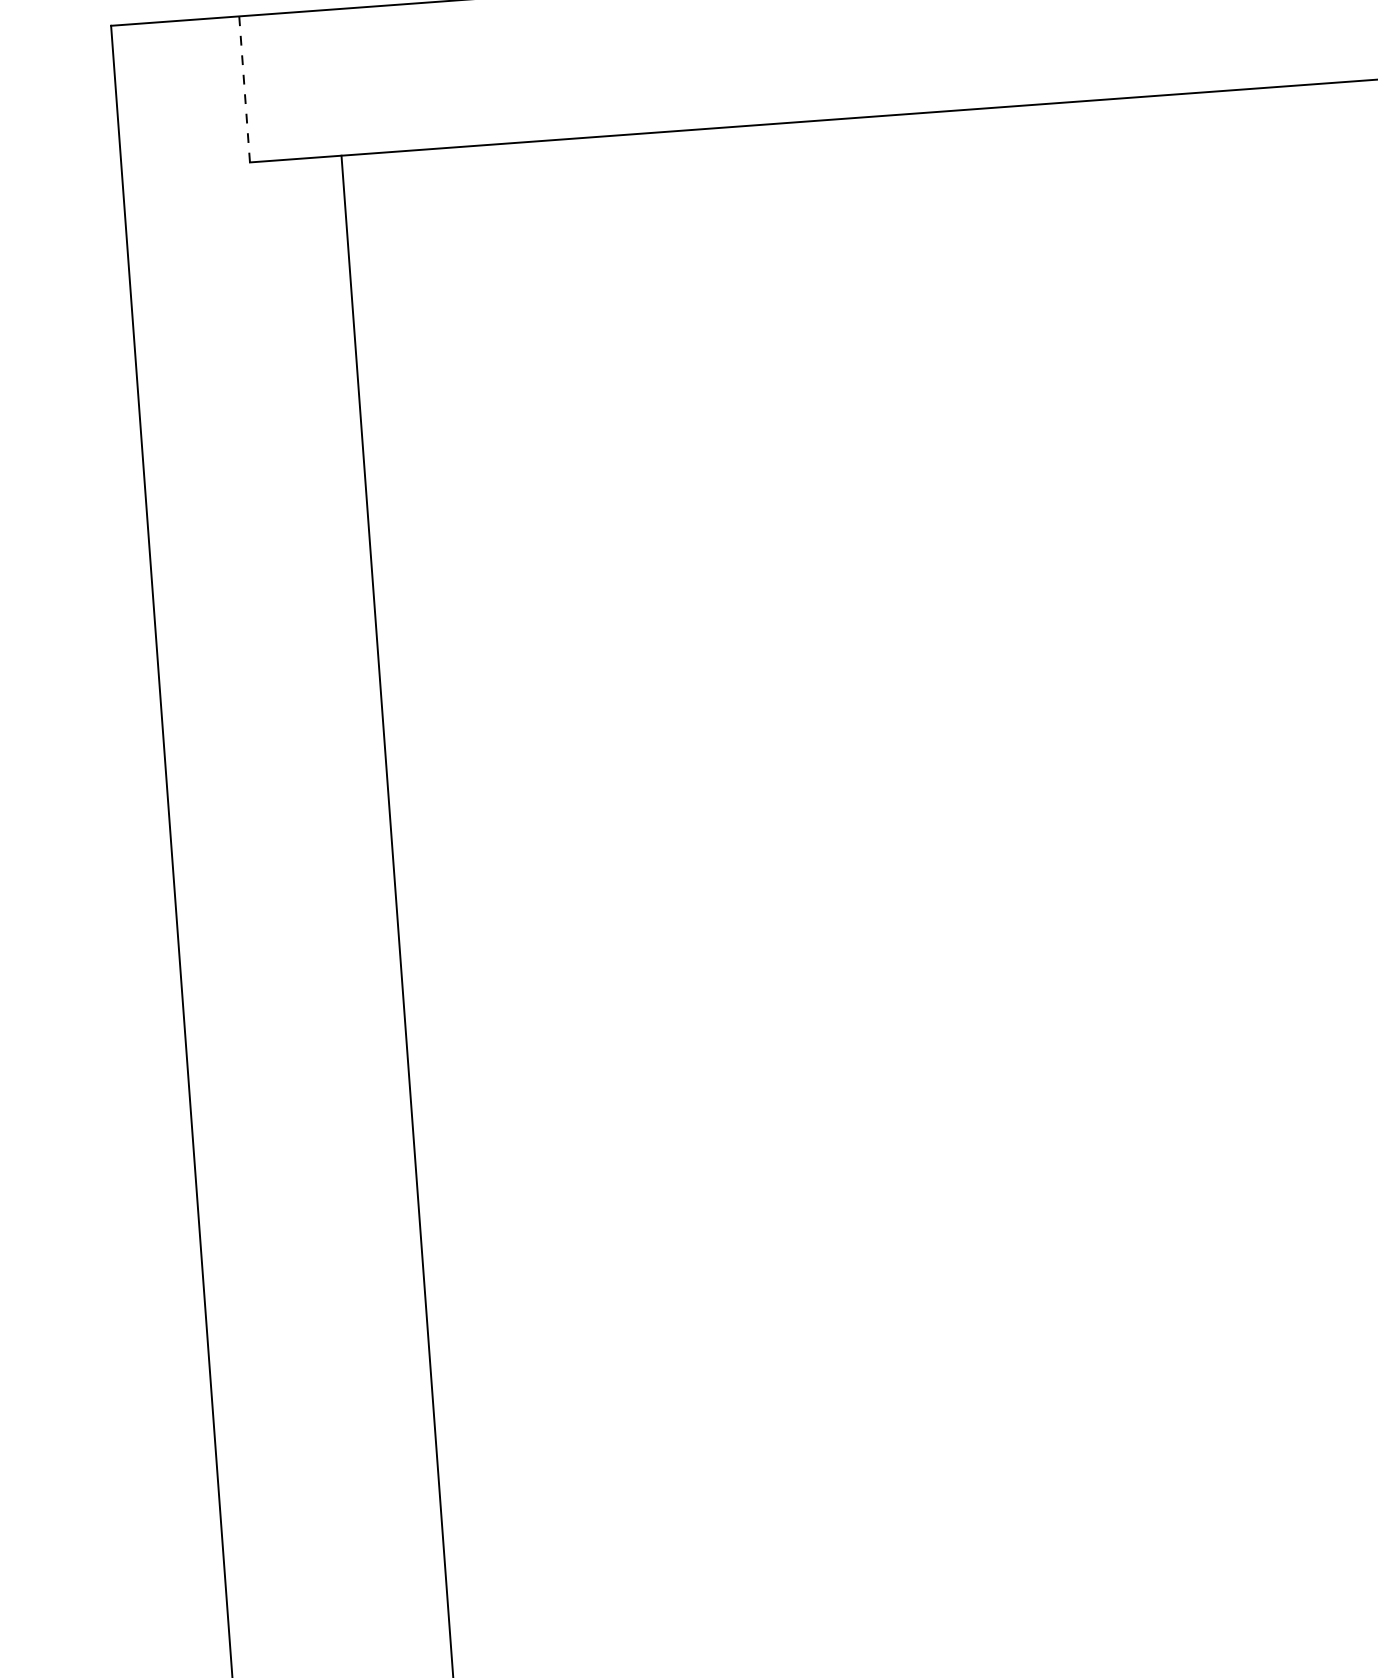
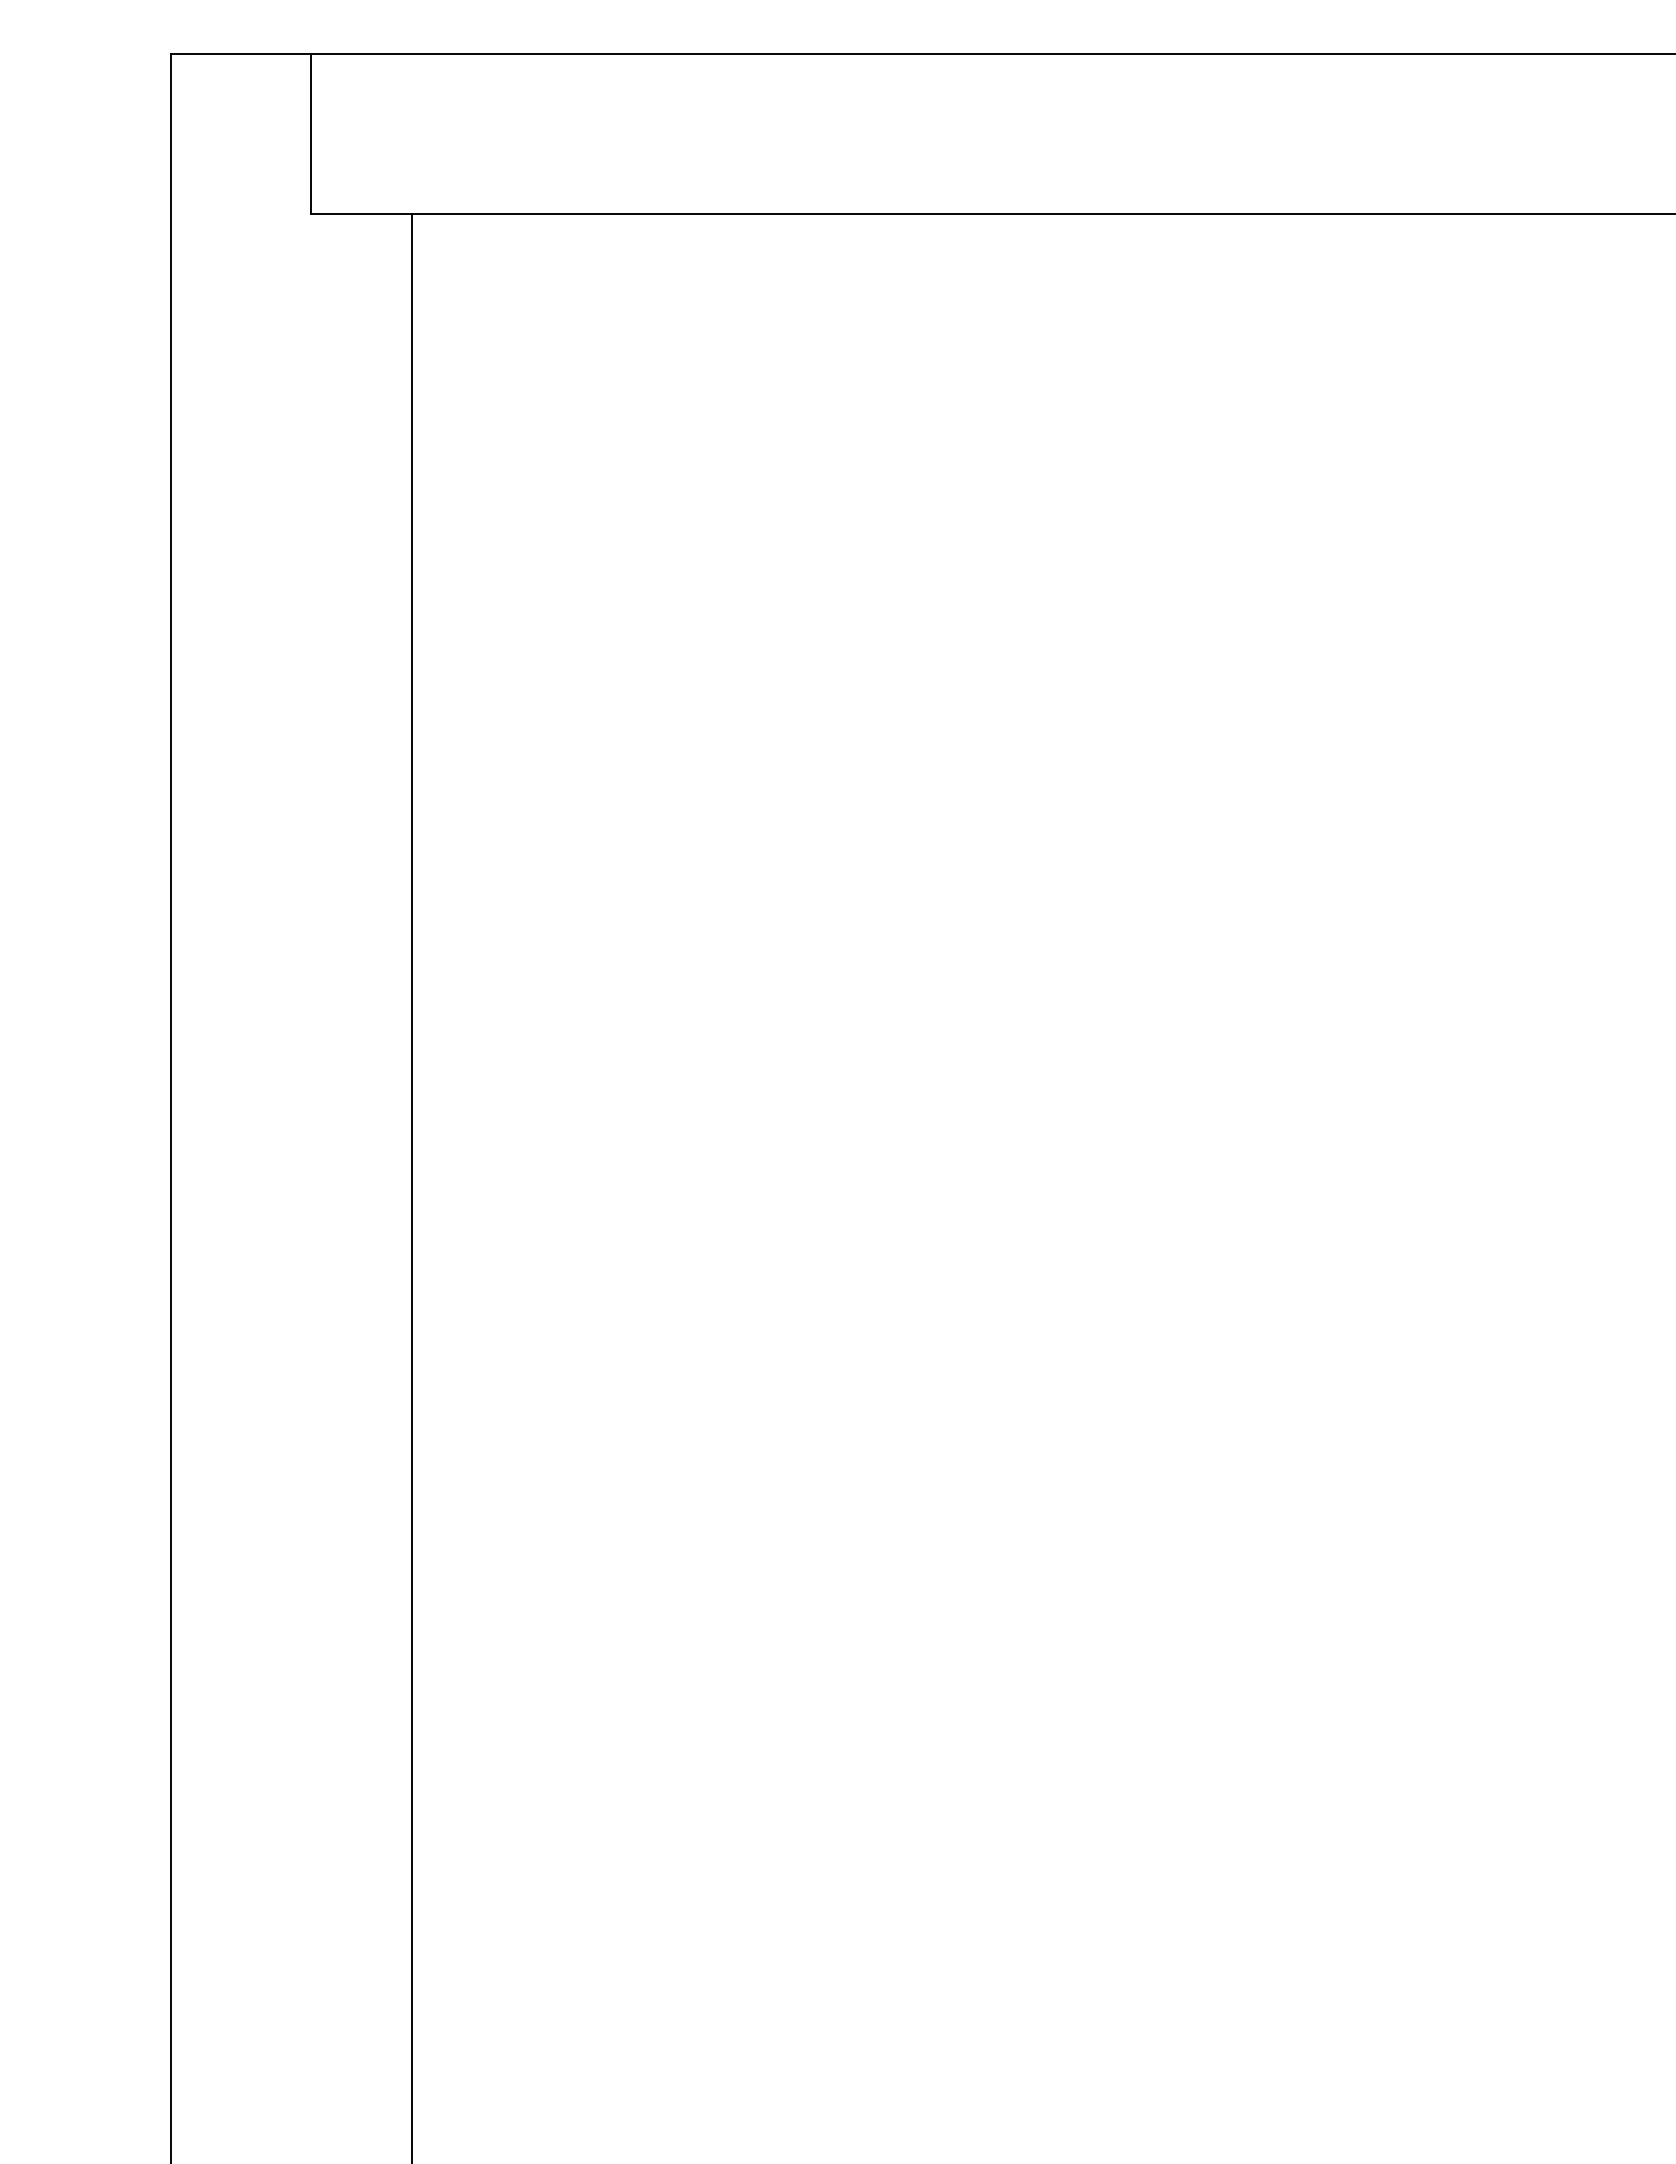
line: (244, 88) -> (311, 133), dashed -> solid

